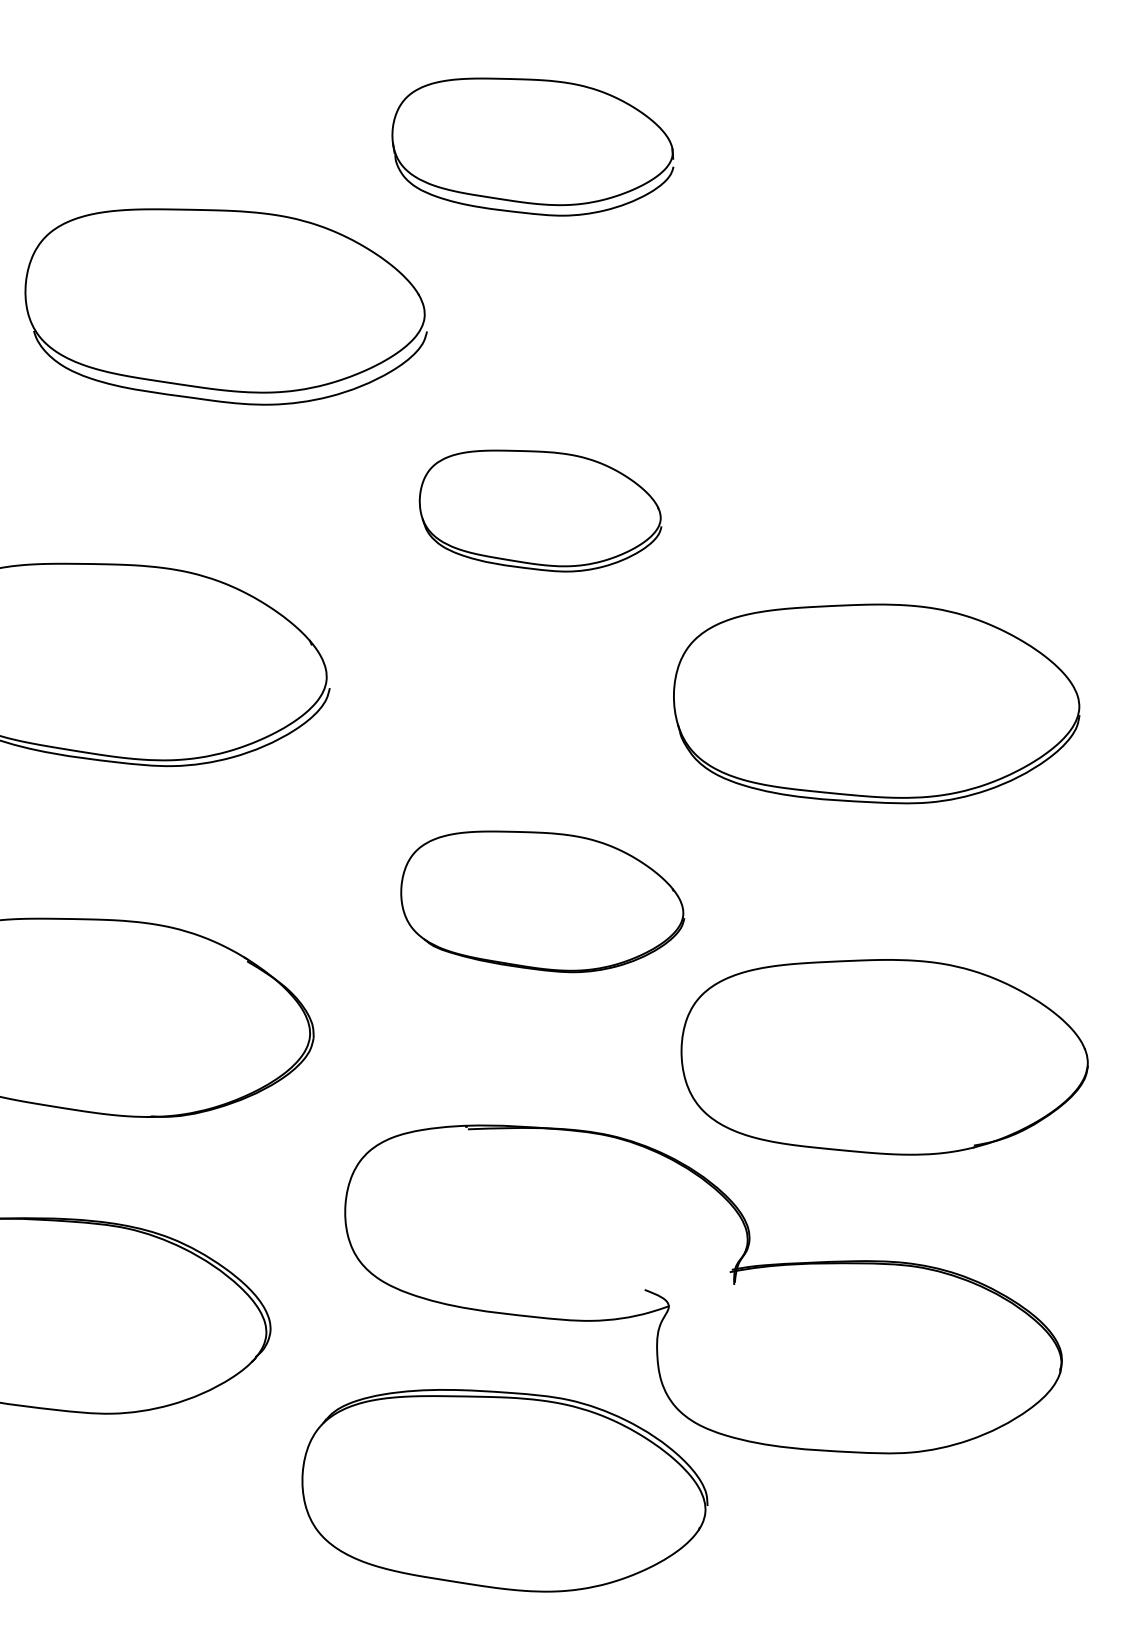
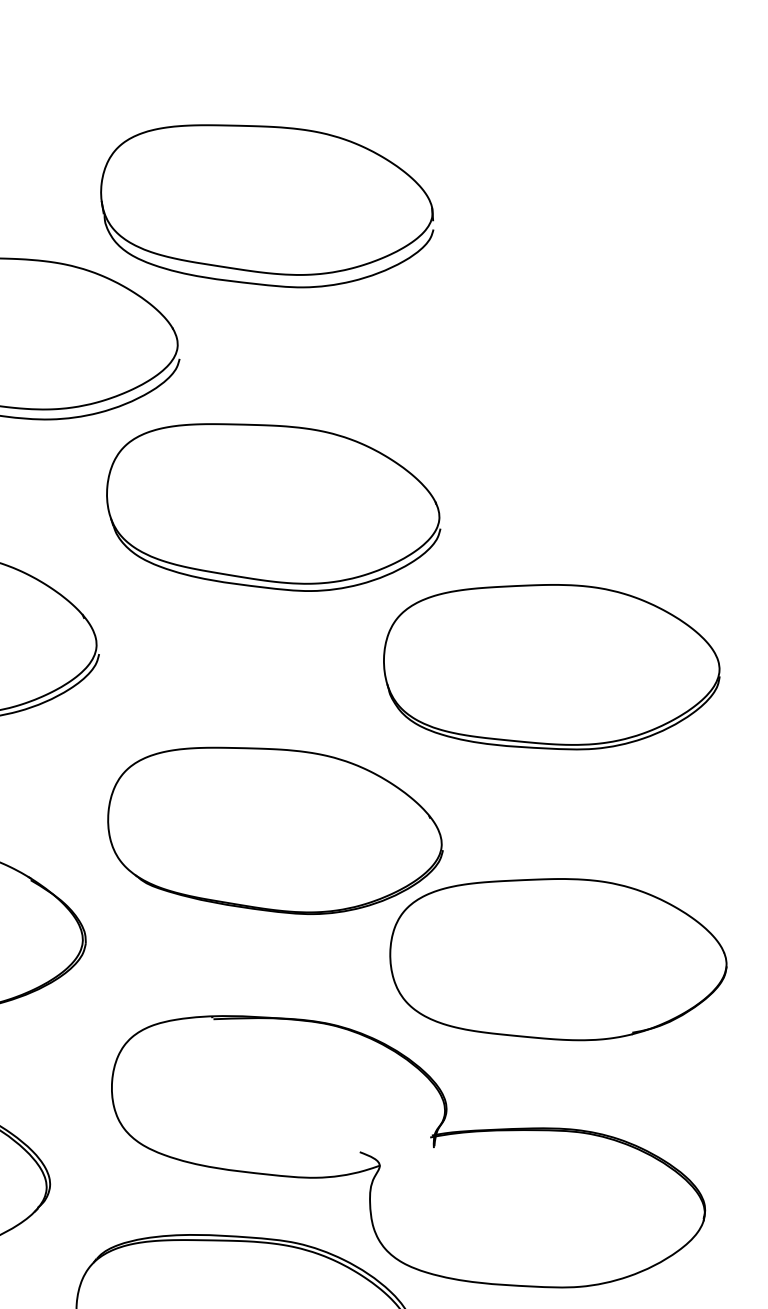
part: (532, 146) -> (266, 205), size x1.43
part: (540, 510) -> (273, 507), size x1.67
part: (542, 901) -> (275, 830), size x1.43

